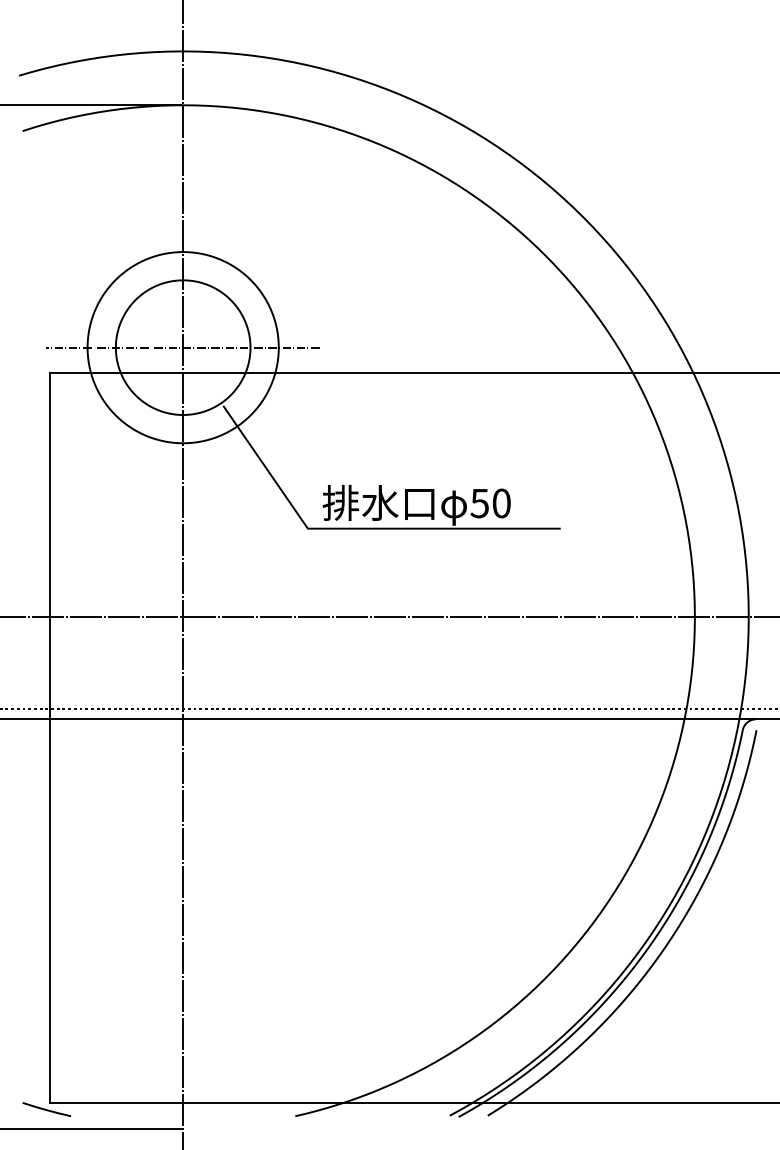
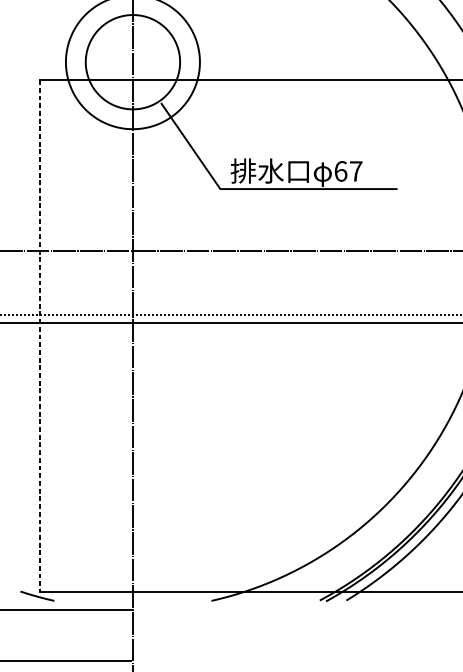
line: (182, 347) -> (132, 62), removed
text: (490, 503) -> (348, 171), 50 -> 67
line: (50, 738) -> (39, 336), solid -> dashed

